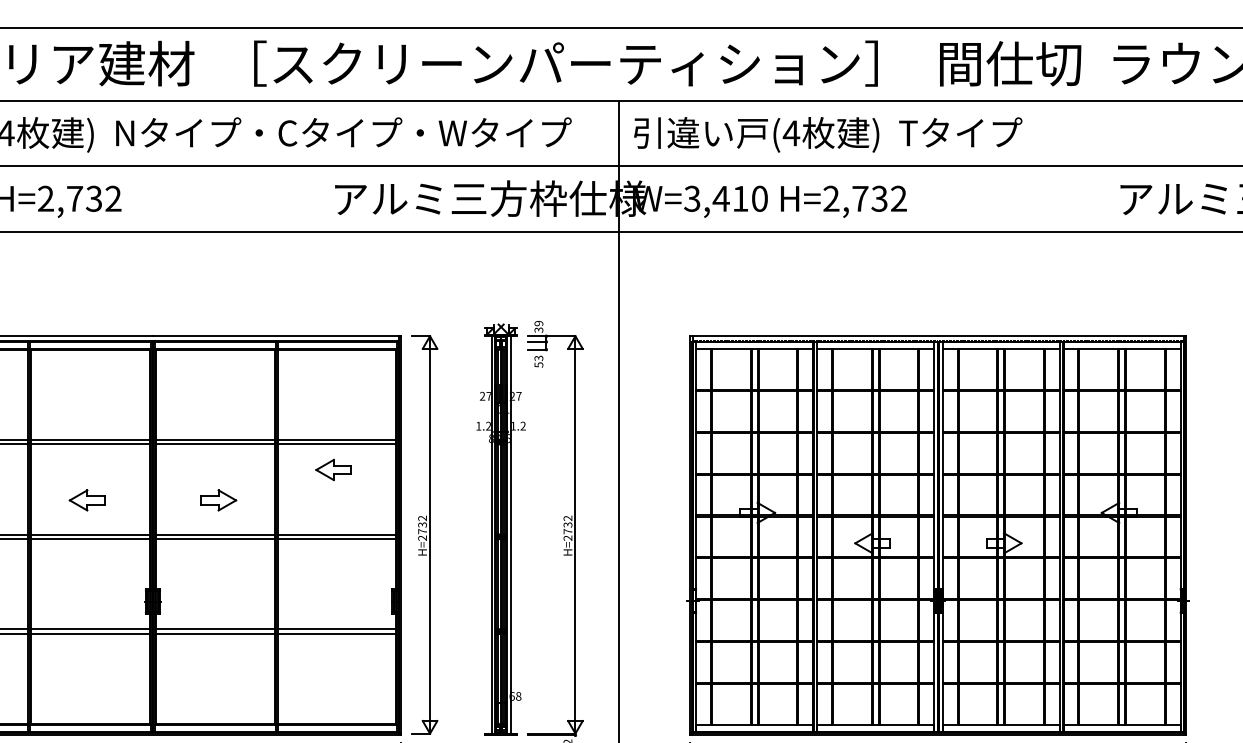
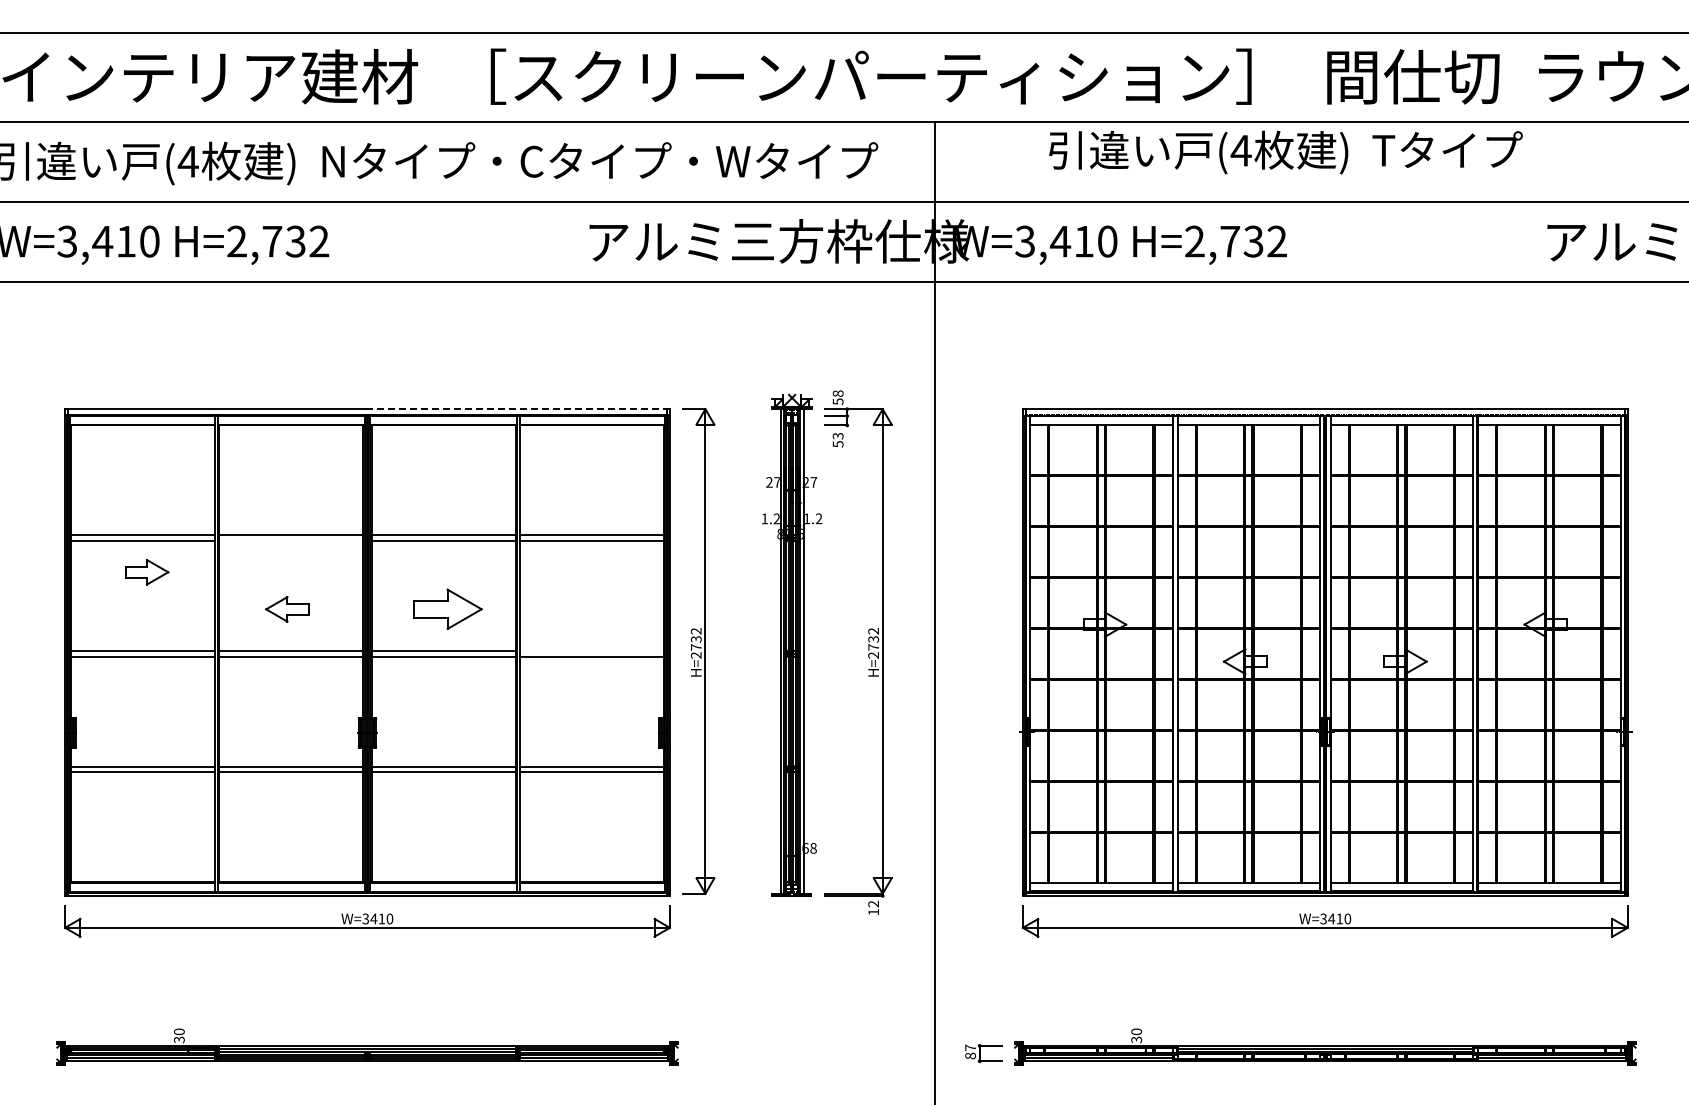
text: (827, 134) -> (1285, 152), moved
text: (538, 326) -> (837, 397), 39 -> 58
line: (276, 336) -> (518, 409), solid -> dashed
line: (90, 444) -> (291, 541), removed
part: (333, 470) -> (587, 572), removed
part: (218, 500) -> (447, 609), size x1.6
line: (336, 534) -> (591, 650), removed

